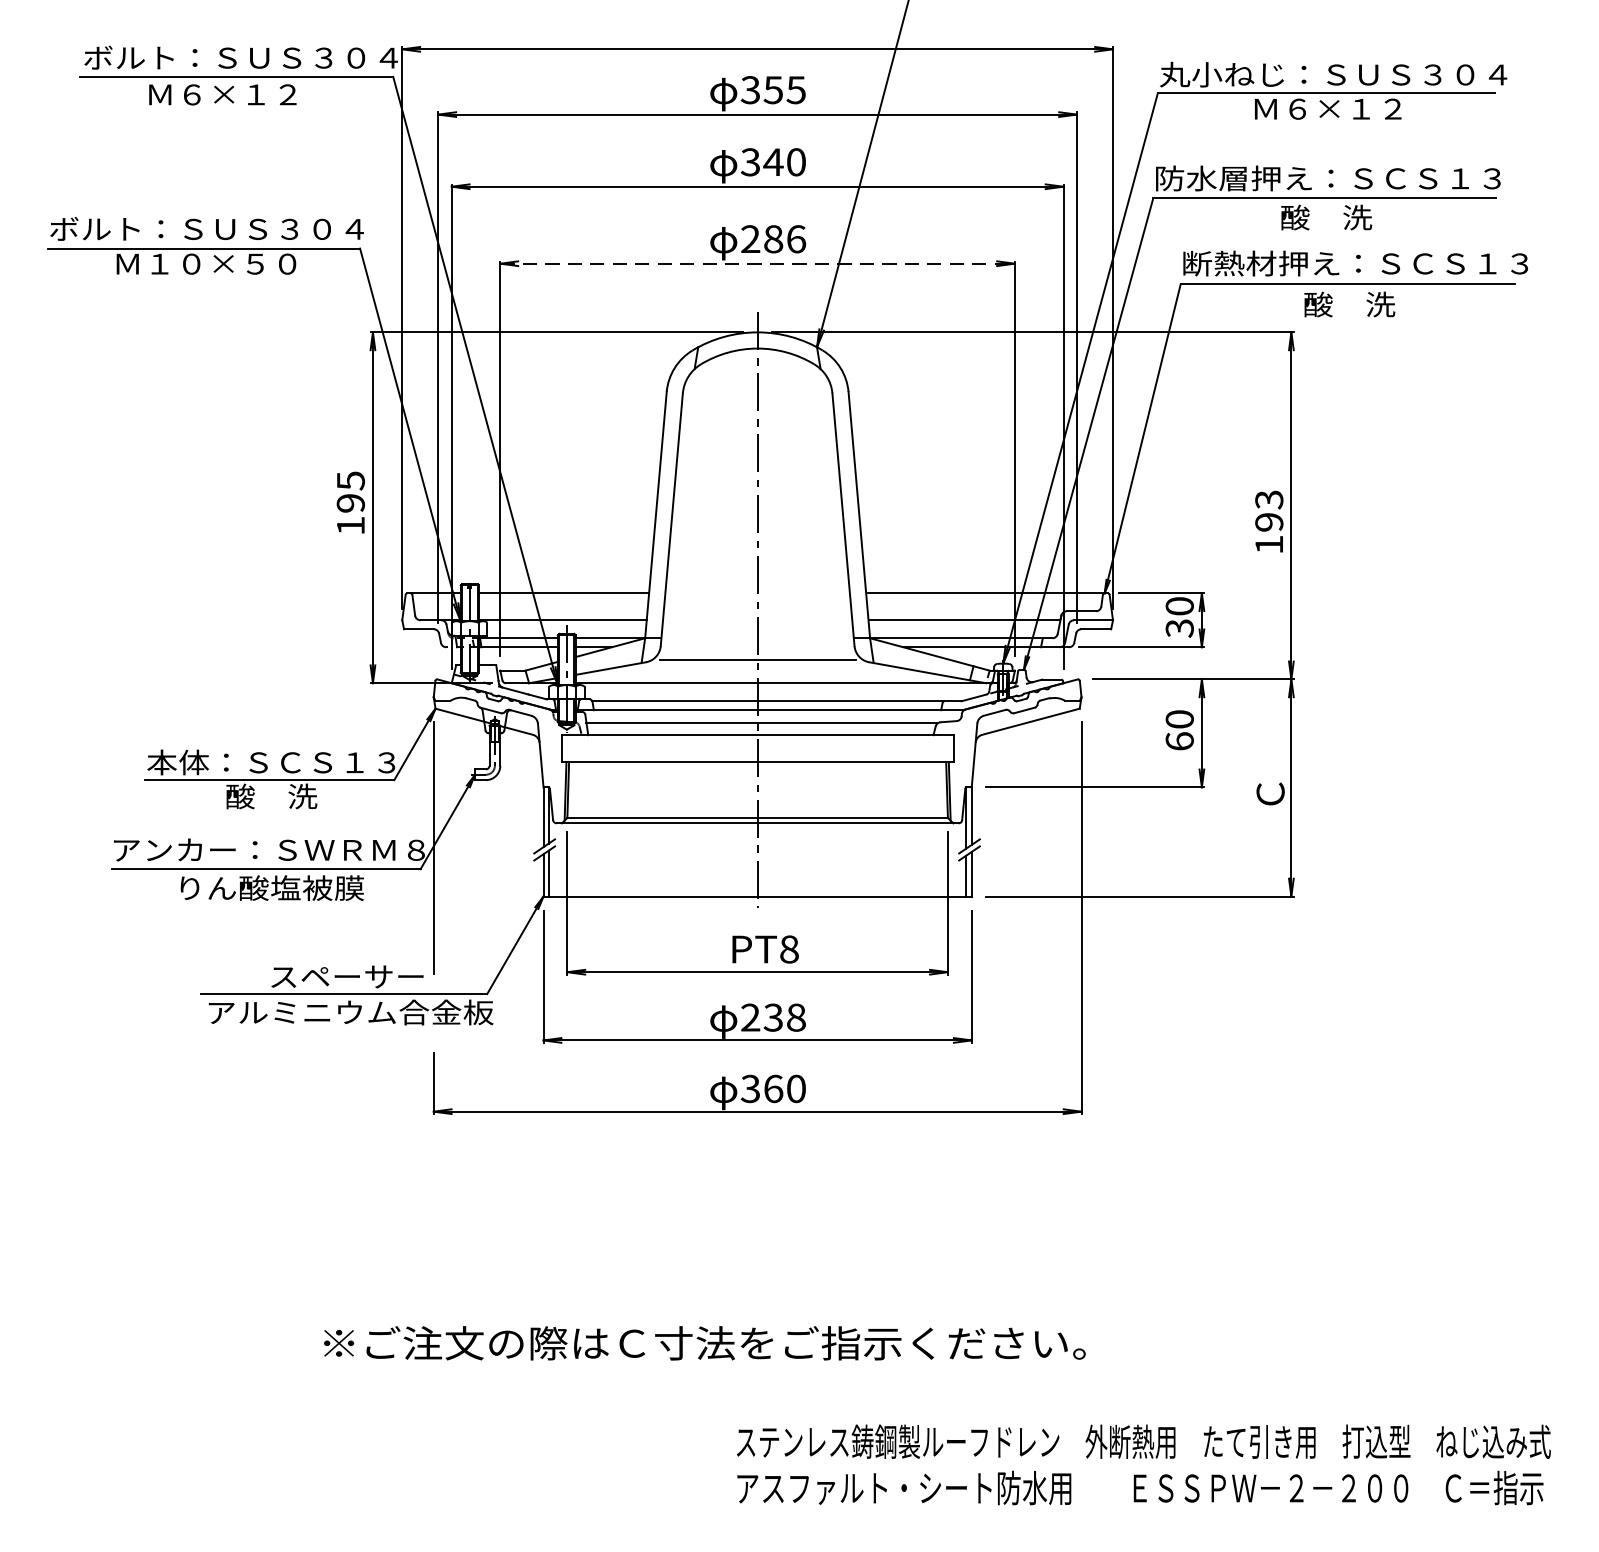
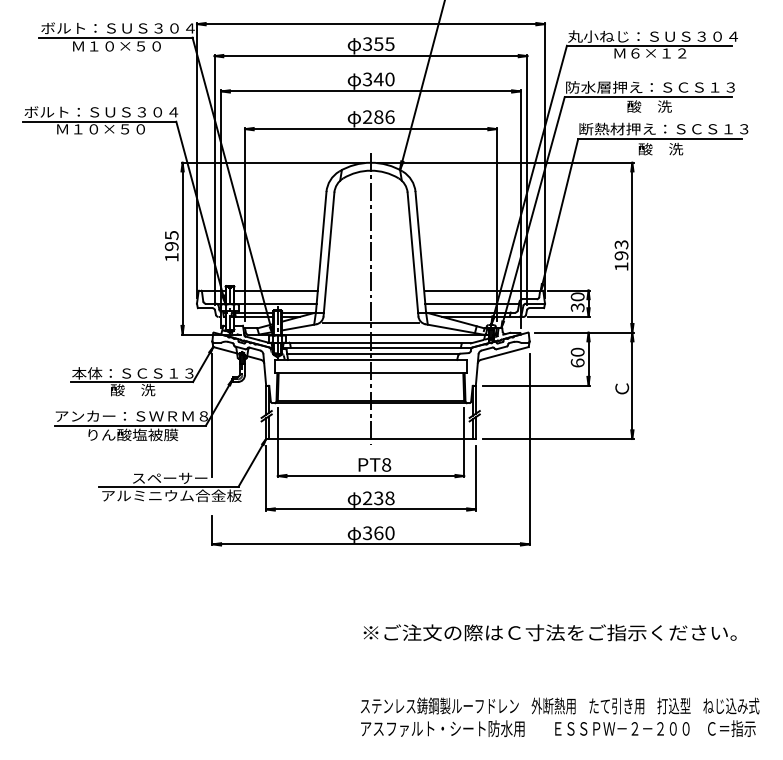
text: (256, 94) -> (125, 46), Ｍ６×１２ -> Ｍ１０×５０
line: (758, 264) -> (371, 129), dashed -> solid
text: (703, 1342) -> (549, 632), moved

